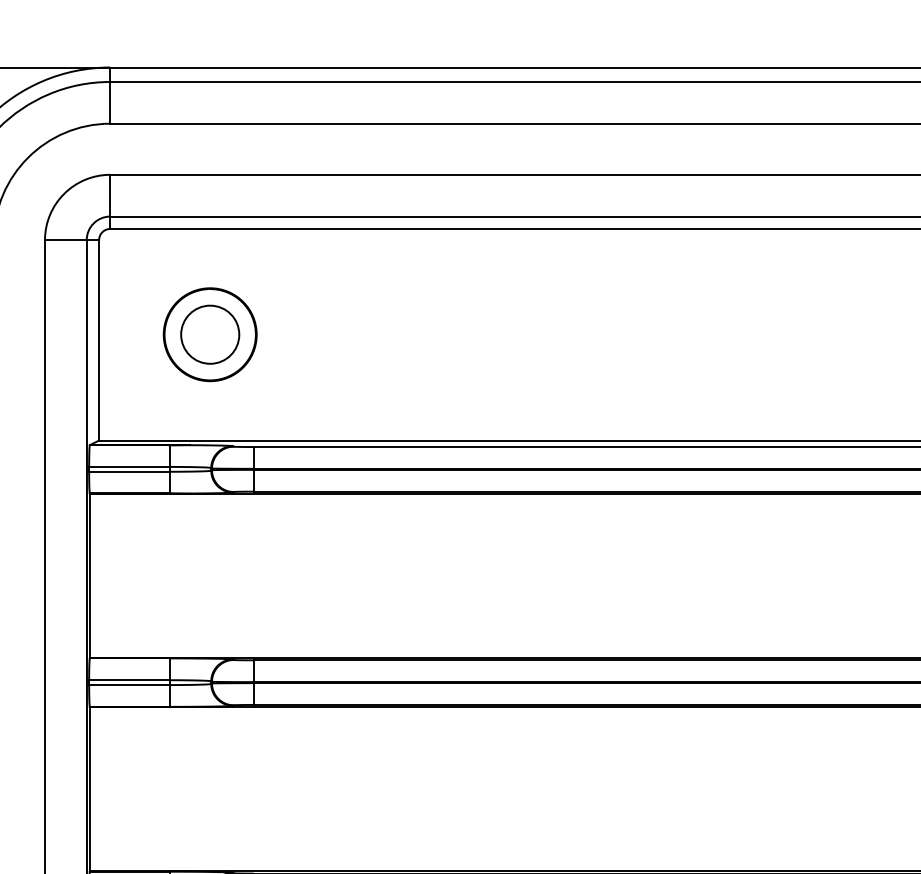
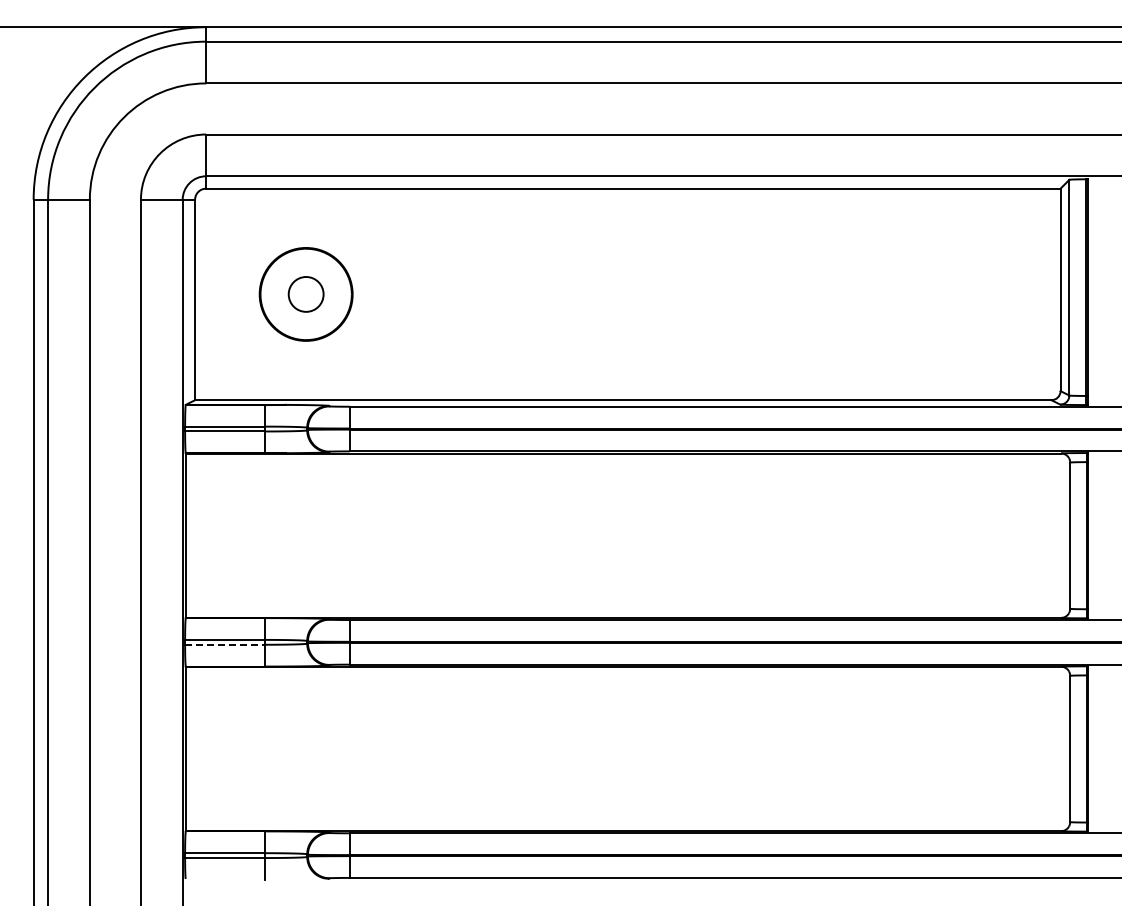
circle: (210, 334) -> (306, 294), size x0.6
line: (129, 684) -> (225, 644), solid -> dashed

